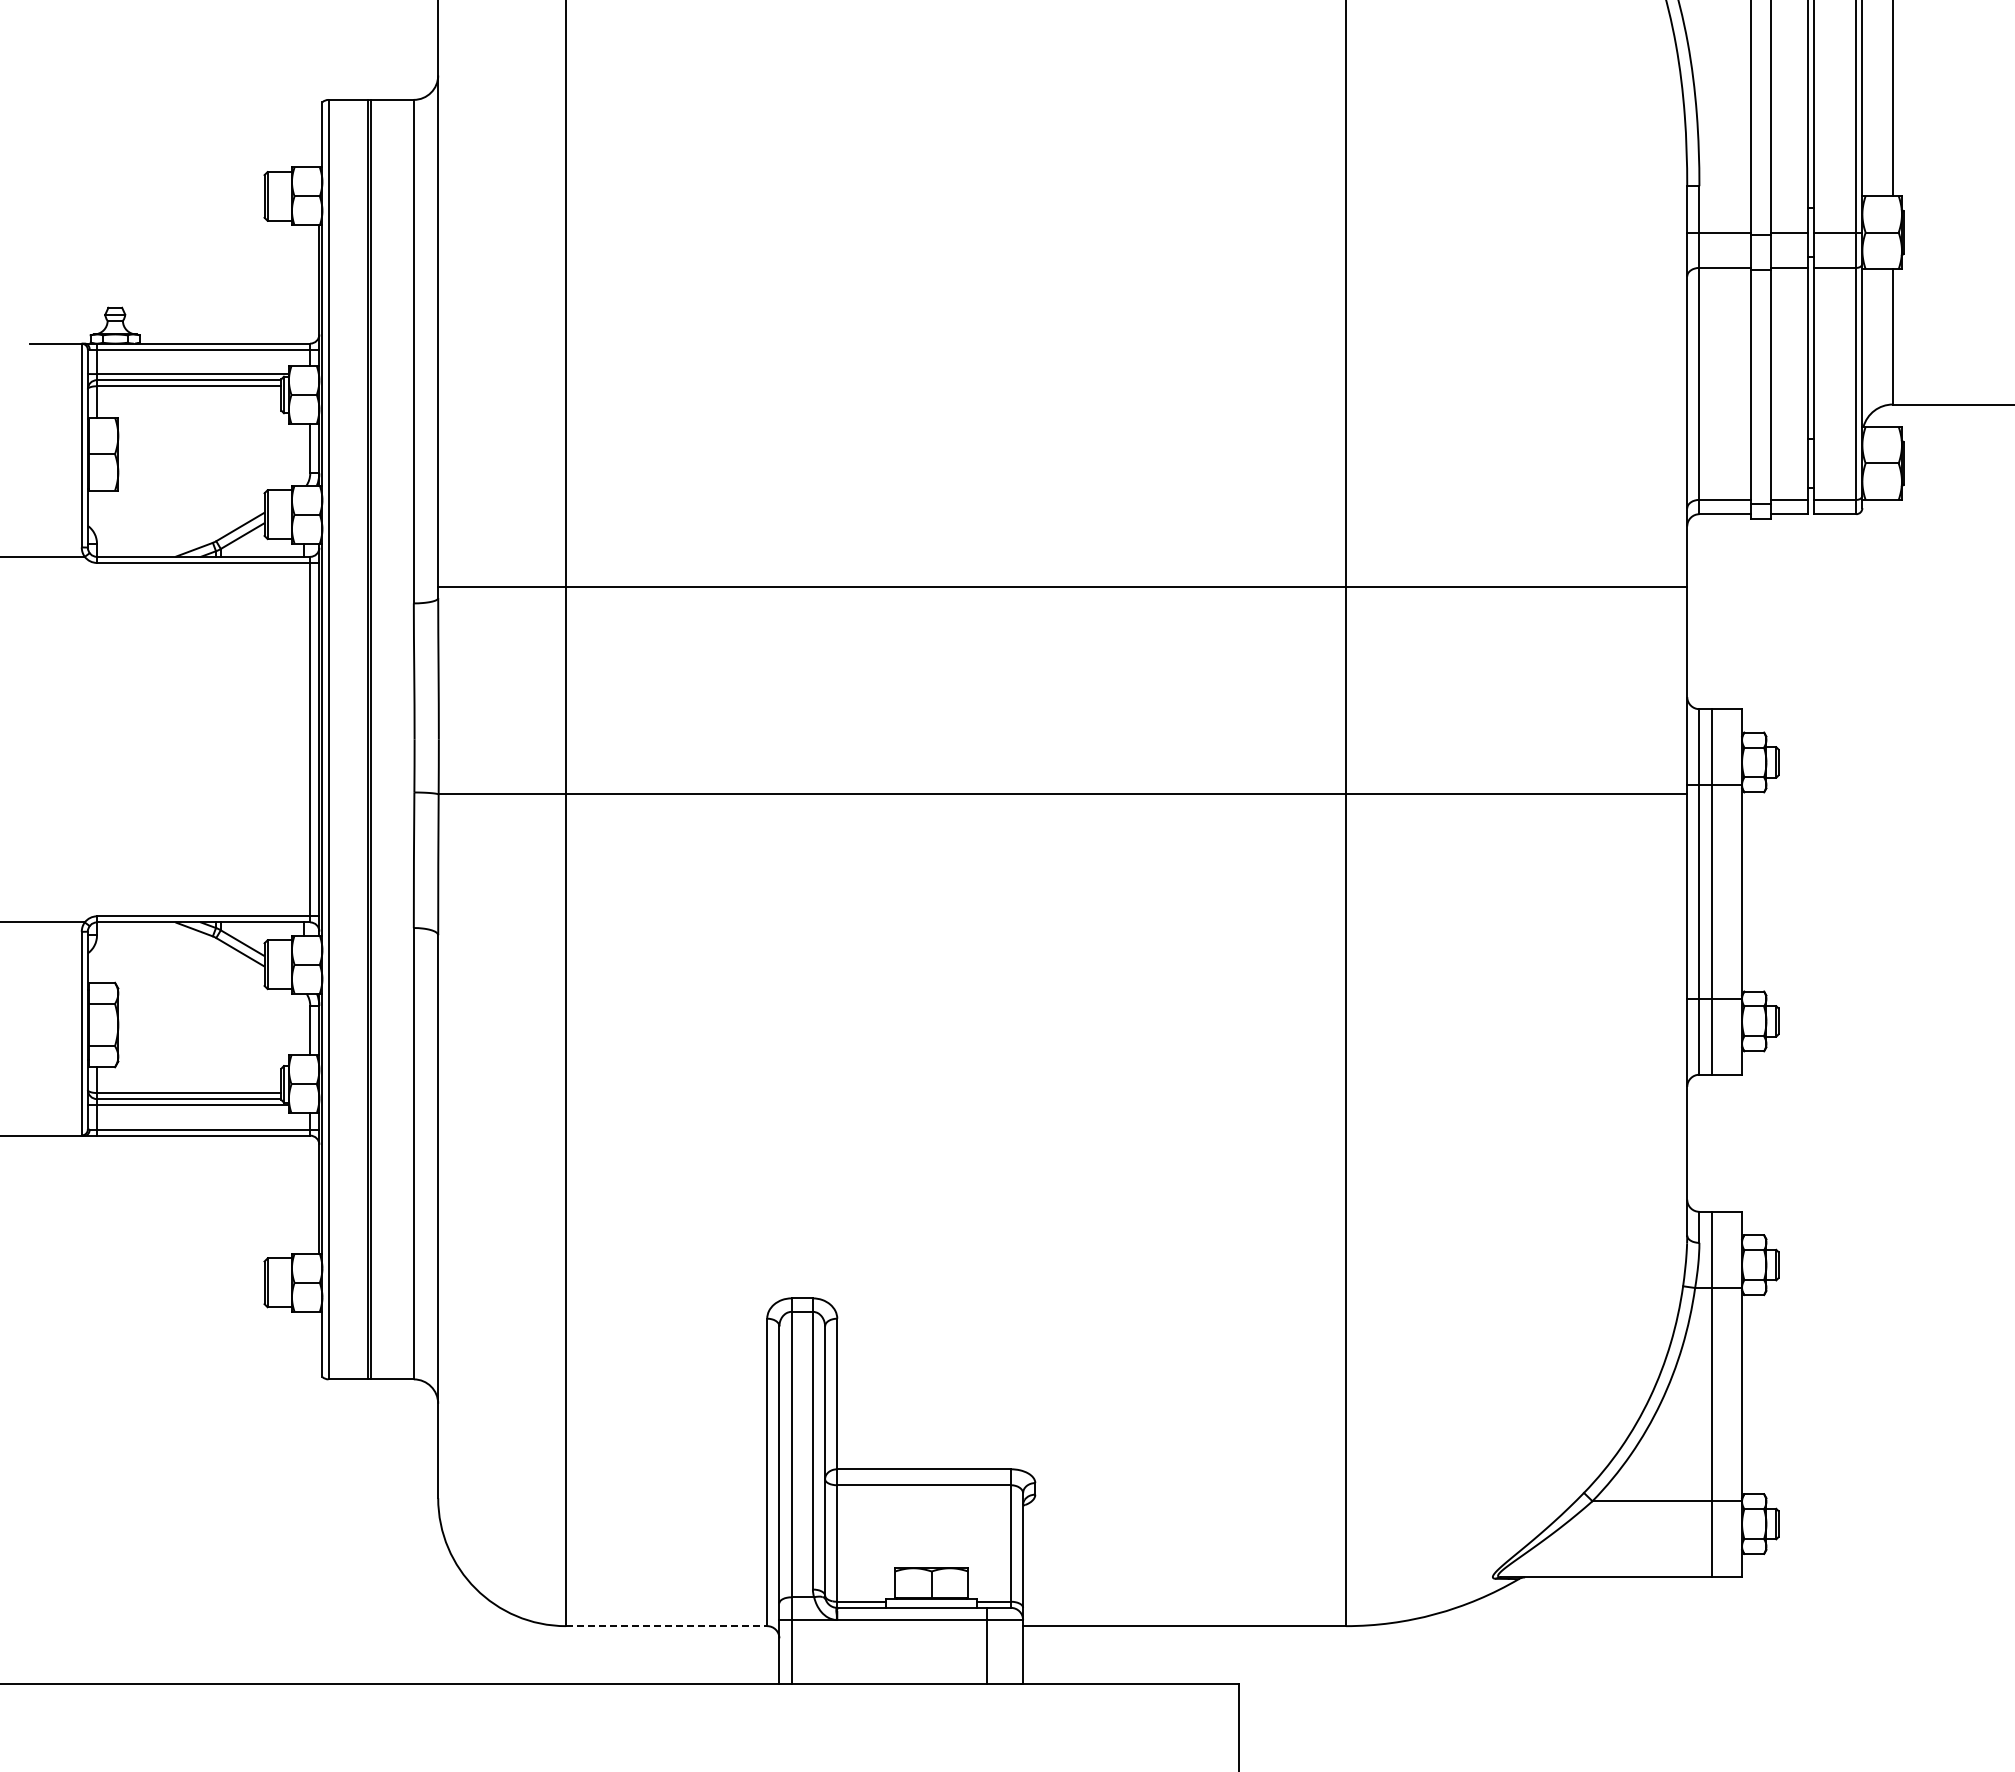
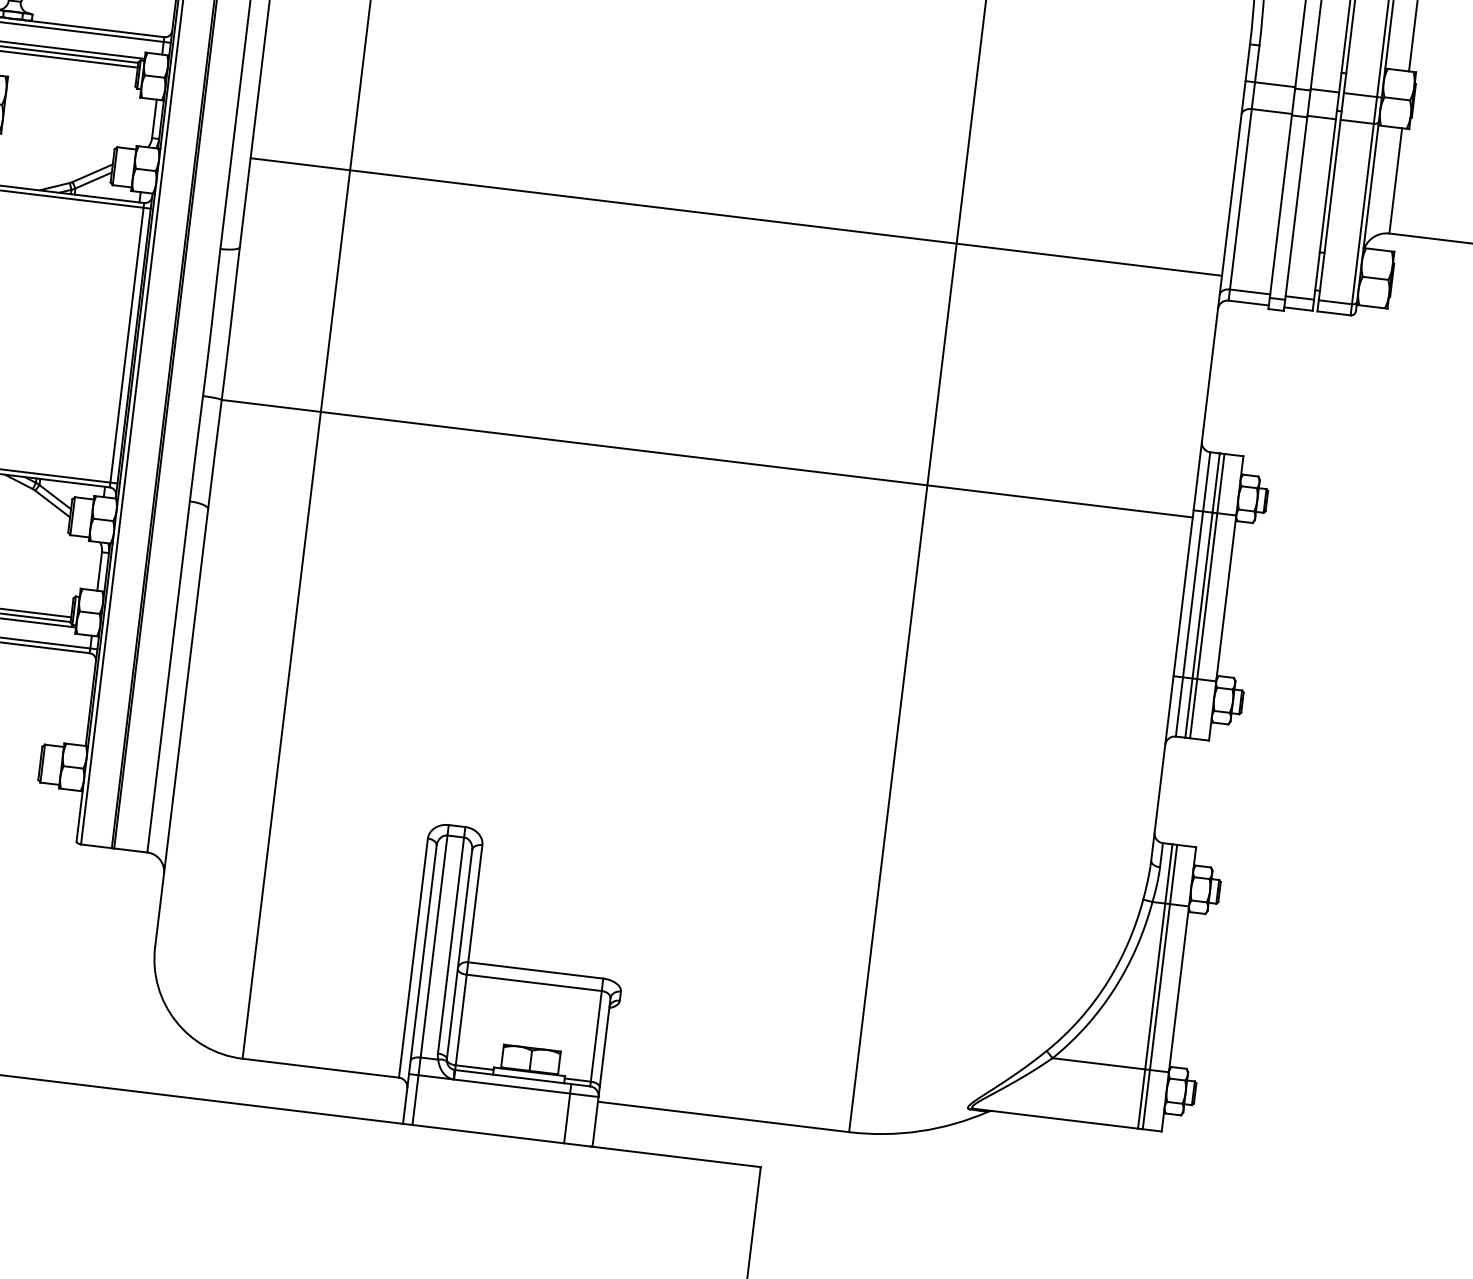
line: (1062, 586) -> (736, 216), moved
line: (1717, 891) -> (1207, 595), added
line: (1717, 1394) -> (1159, 986), added
line: (666, 1626) -> (320, 1068), dashed -> solid

